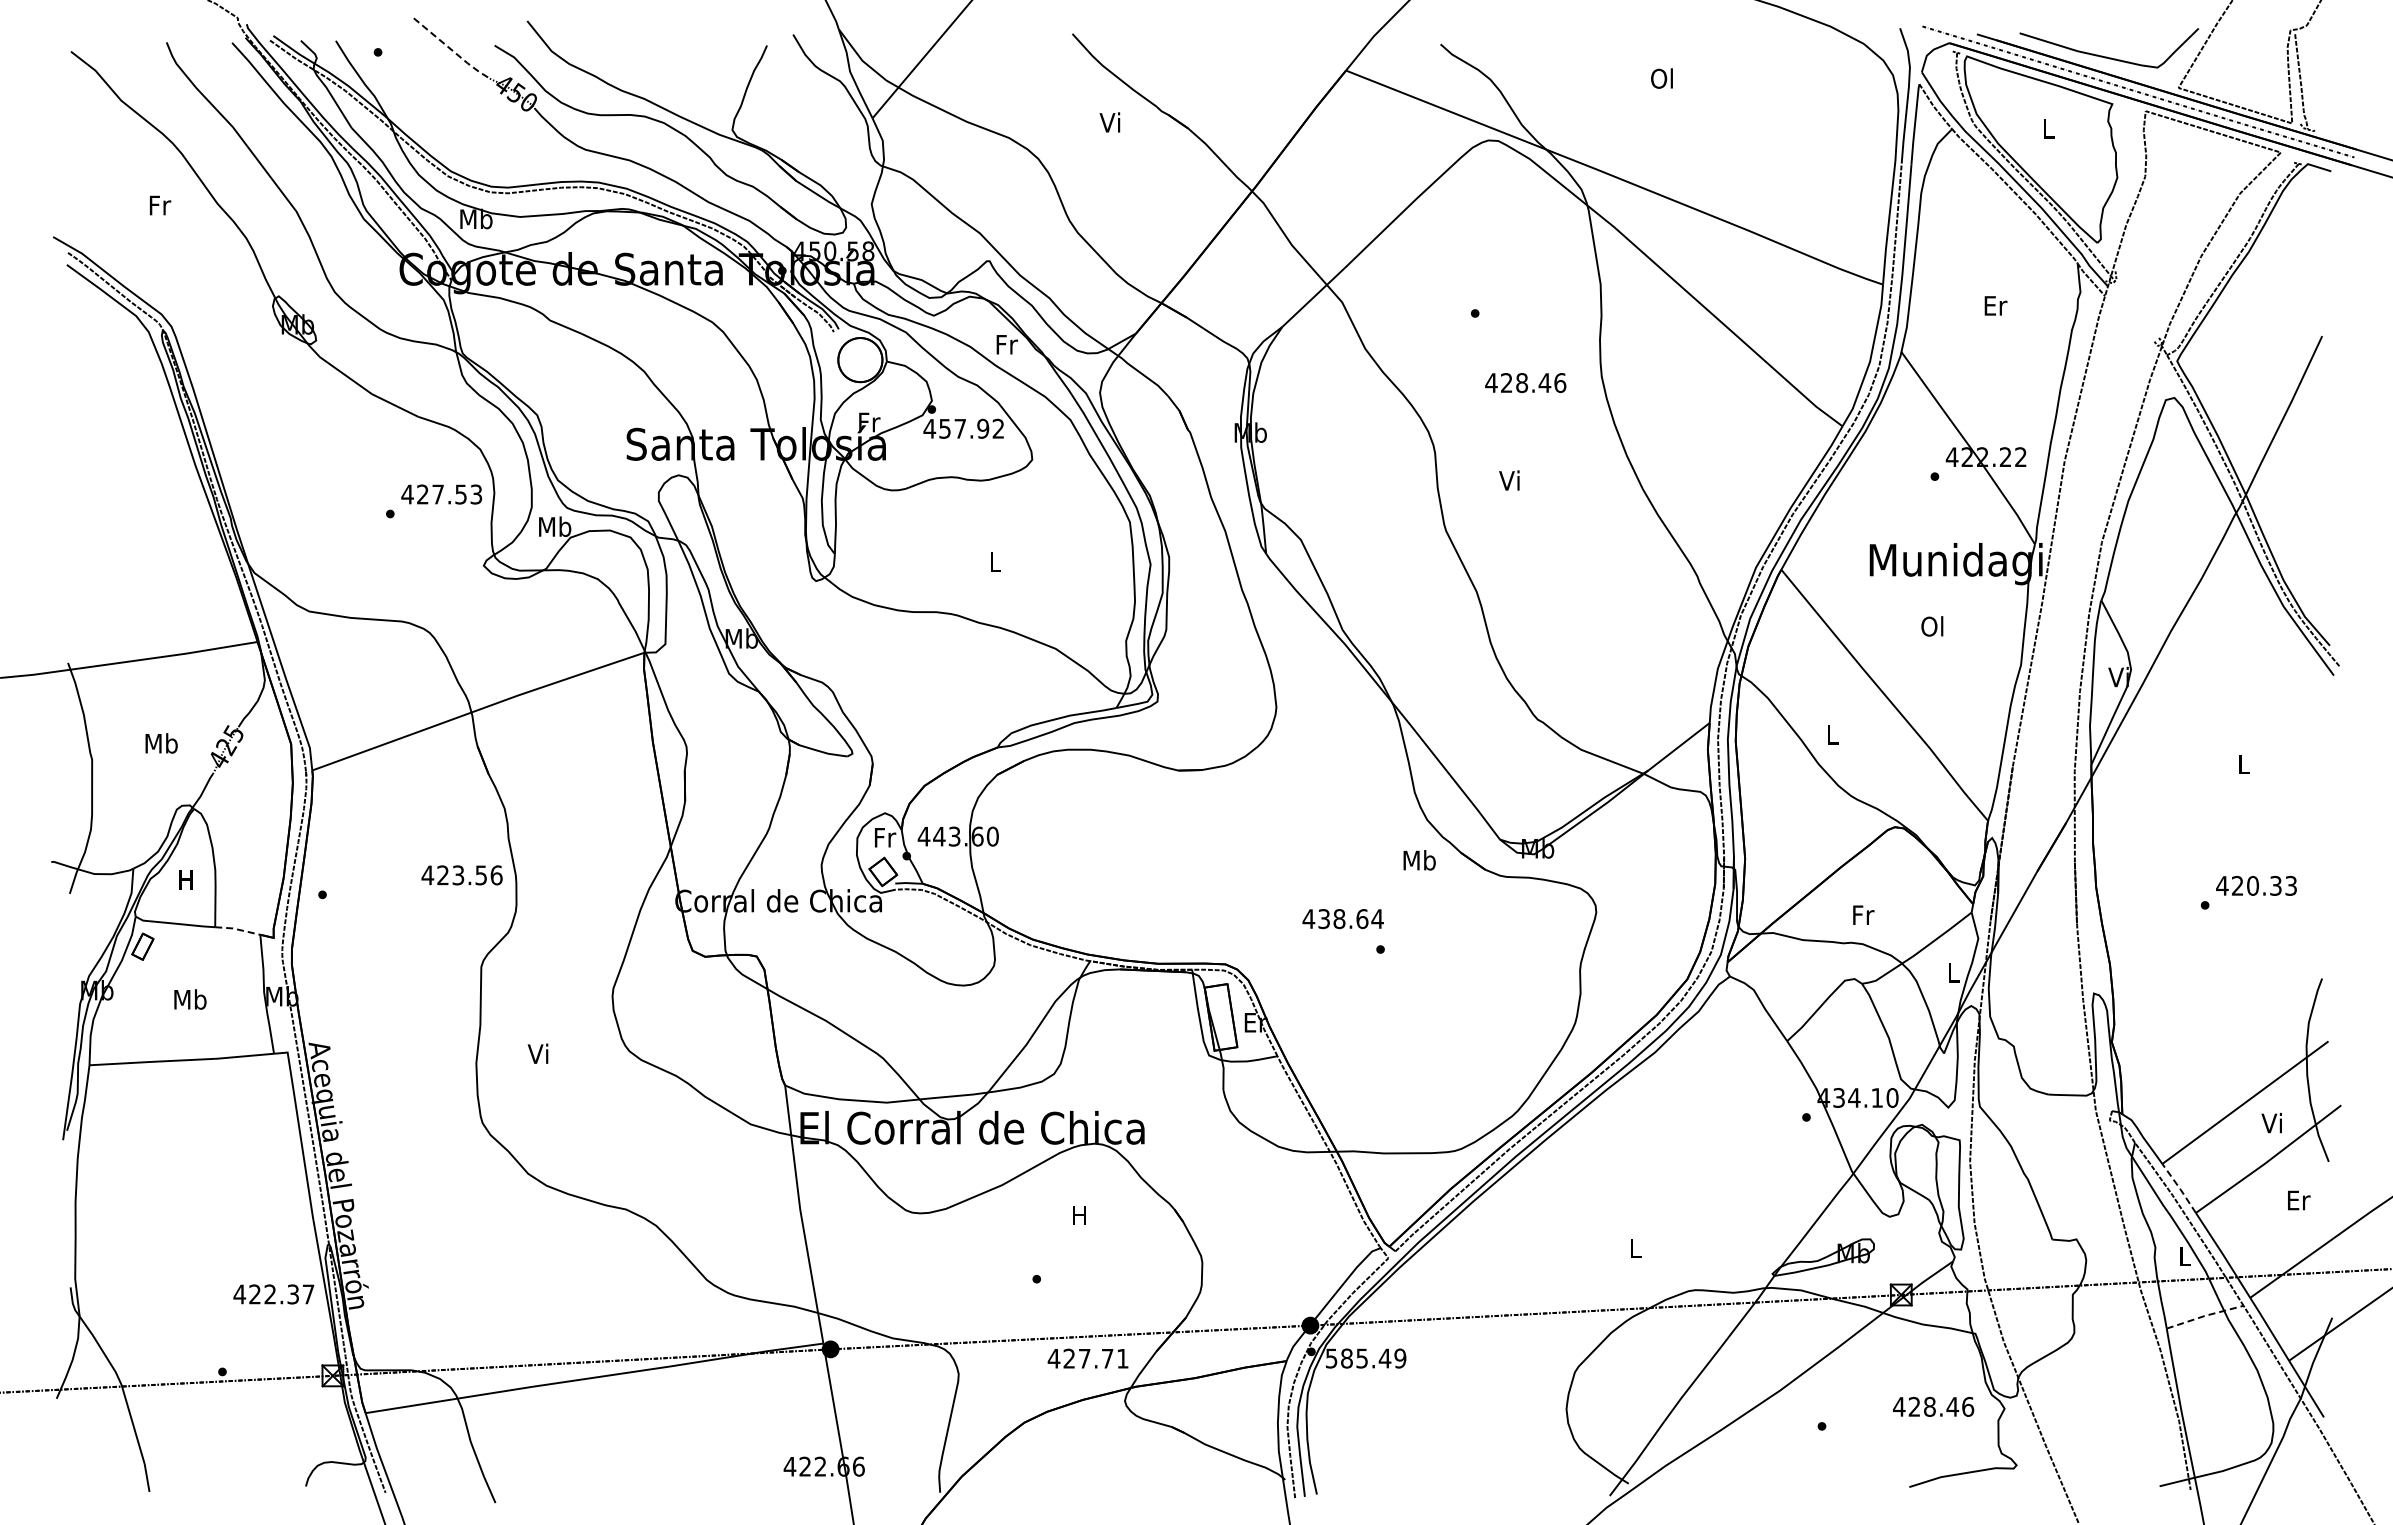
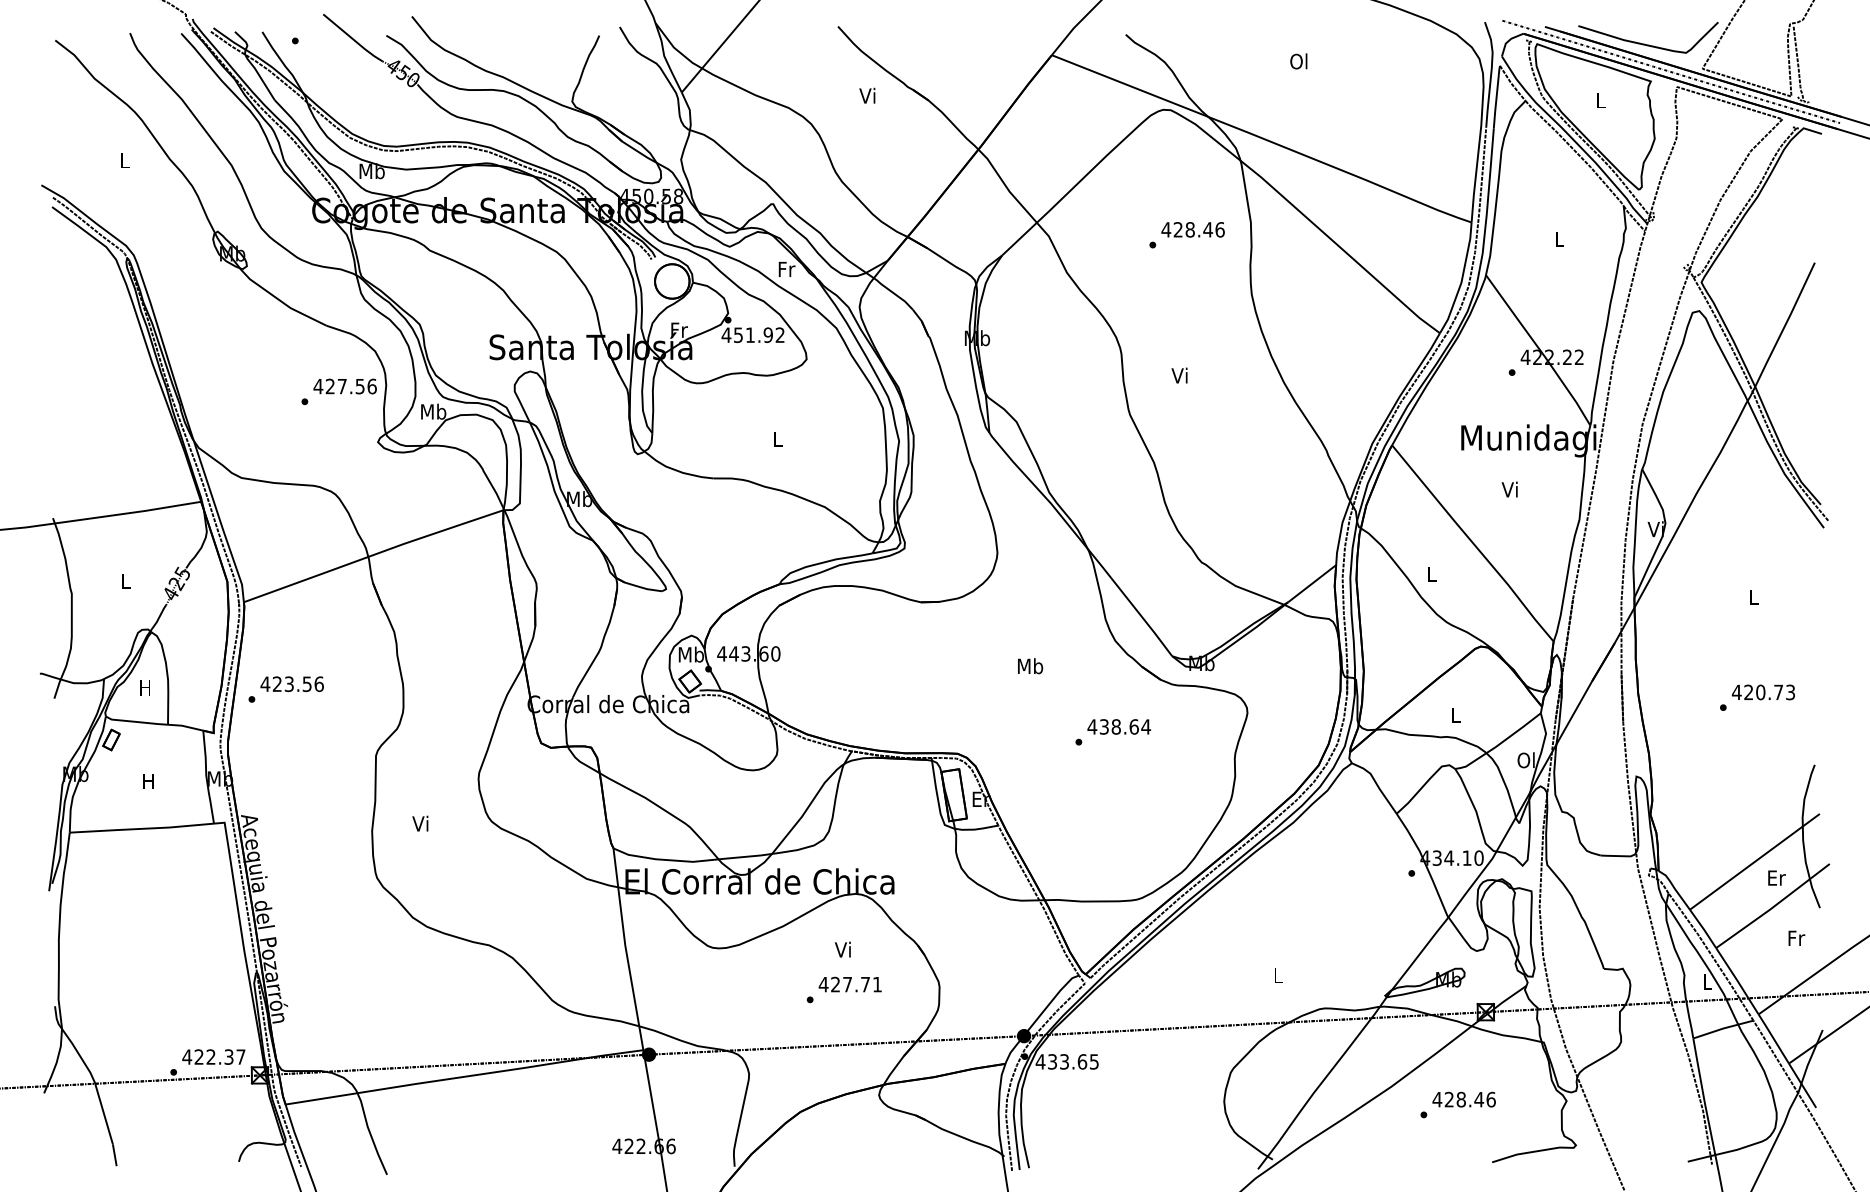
line: (452, 50) -> (353, 39), dashed -> solid
text: (160, 205) -> (125, 160), Fr -> L
text: (1995, 305) -> (1559, 238), Er -> L
text: (1525, 382) -> (1192, 229), moved
text: (959, 428) -> (749, 334), 457.92 -> 451.92
text: (476, 494) -> (372, 386), 427.53 -> 427.56
text: (1932, 626) -> (1510, 489), Ol -> Vi
text: (161, 743) -> (126, 581), Mb -> L
text: (884, 837) -> (691, 654), Fr -> Mb
text: (1419, 860) -> (1030, 666), moved
text: (461, 875) -> (291, 684), moved
text: (2275, 885) -> (1778, 692), 420.33 -> 420.73
text: (1863, 914) -> (1456, 714), Fr -> L
text: (1342, 919) -> (1118, 727), moved
line: (237, 929) -> (185, 726), dashed -> solid
text: (1952, 972) -> (1525, 760), L -> Ol
text: (190, 999) -> (148, 781), Mb -> H
text: (2273, 1122) -> (1776, 877), Vi -> Er
line: (2179, 1188) -> (1703, 928), dashed -> solid
text: (2299, 1200) -> (1797, 938), Er -> Fr
text: (1078, 1214) -> (842, 949), H -> Vi
text: (273, 1294) -> (213, 1057), moved
line: (2205, 1315) -> (1723, 1028), dashed -> solid
text: (1087, 1358) -> (849, 984), moved
text: (1365, 1358) -> (1067, 1061), 585.49 -> 433.65
text: (1933, 1406) -> (1464, 1099), moved

